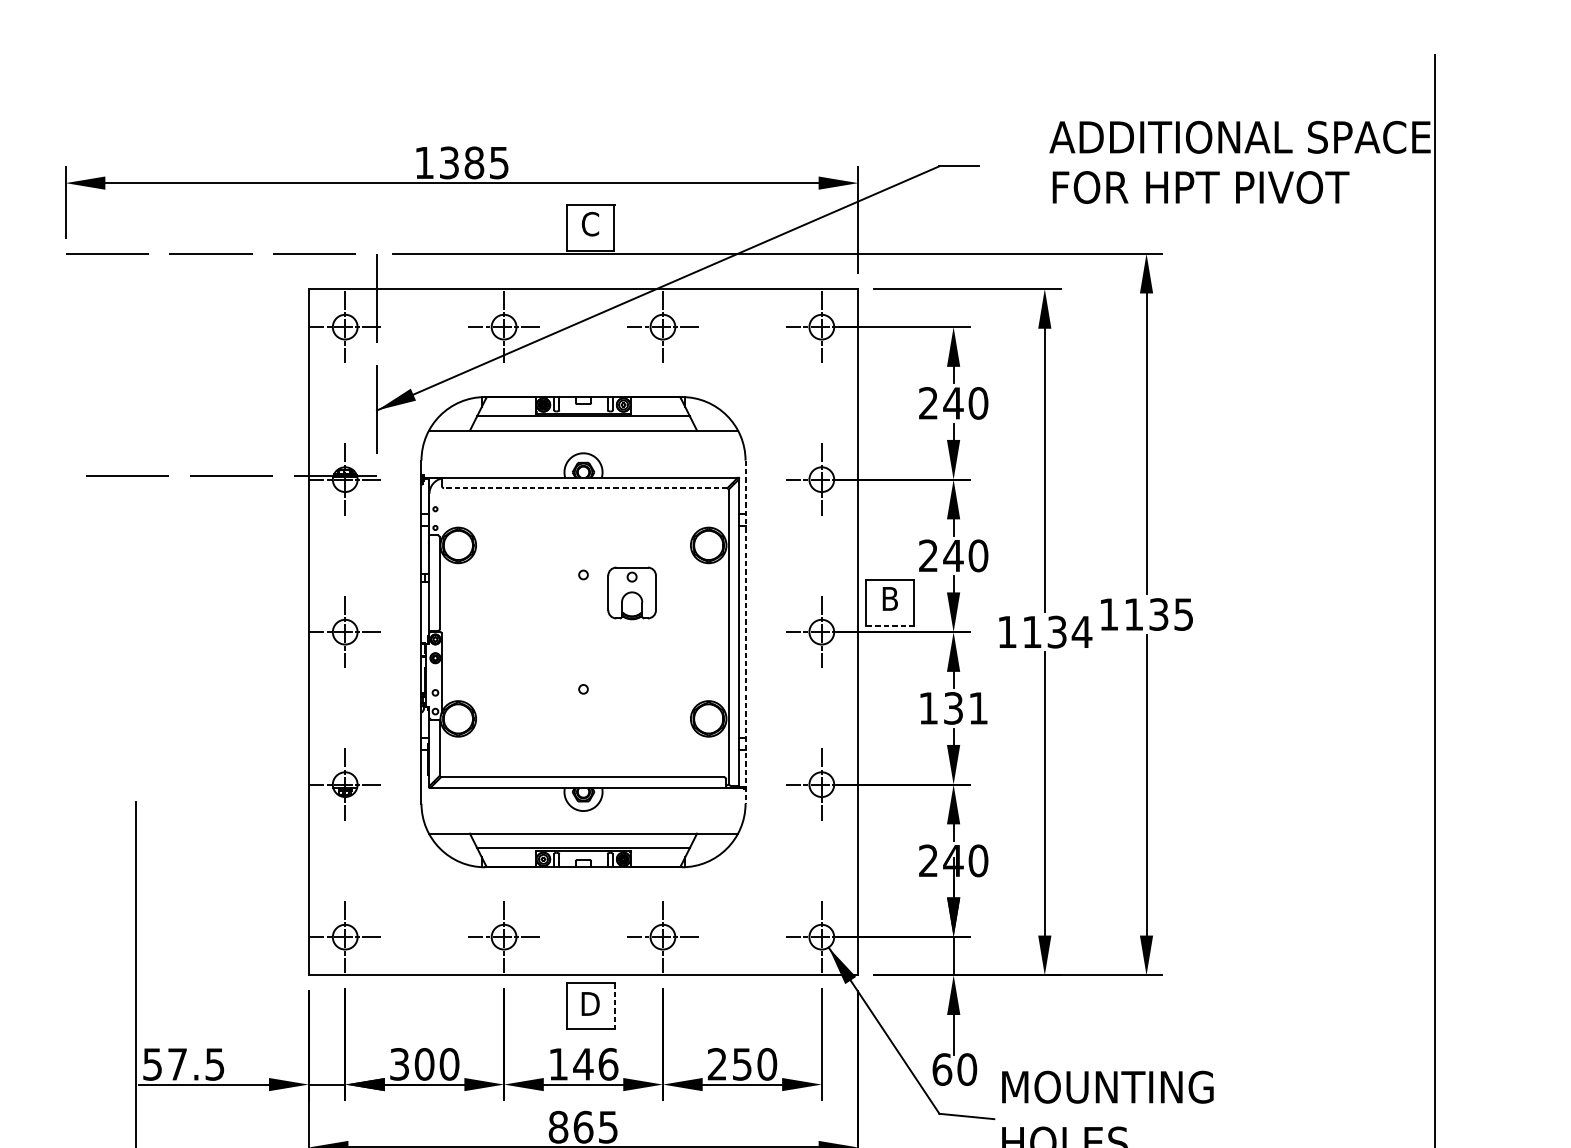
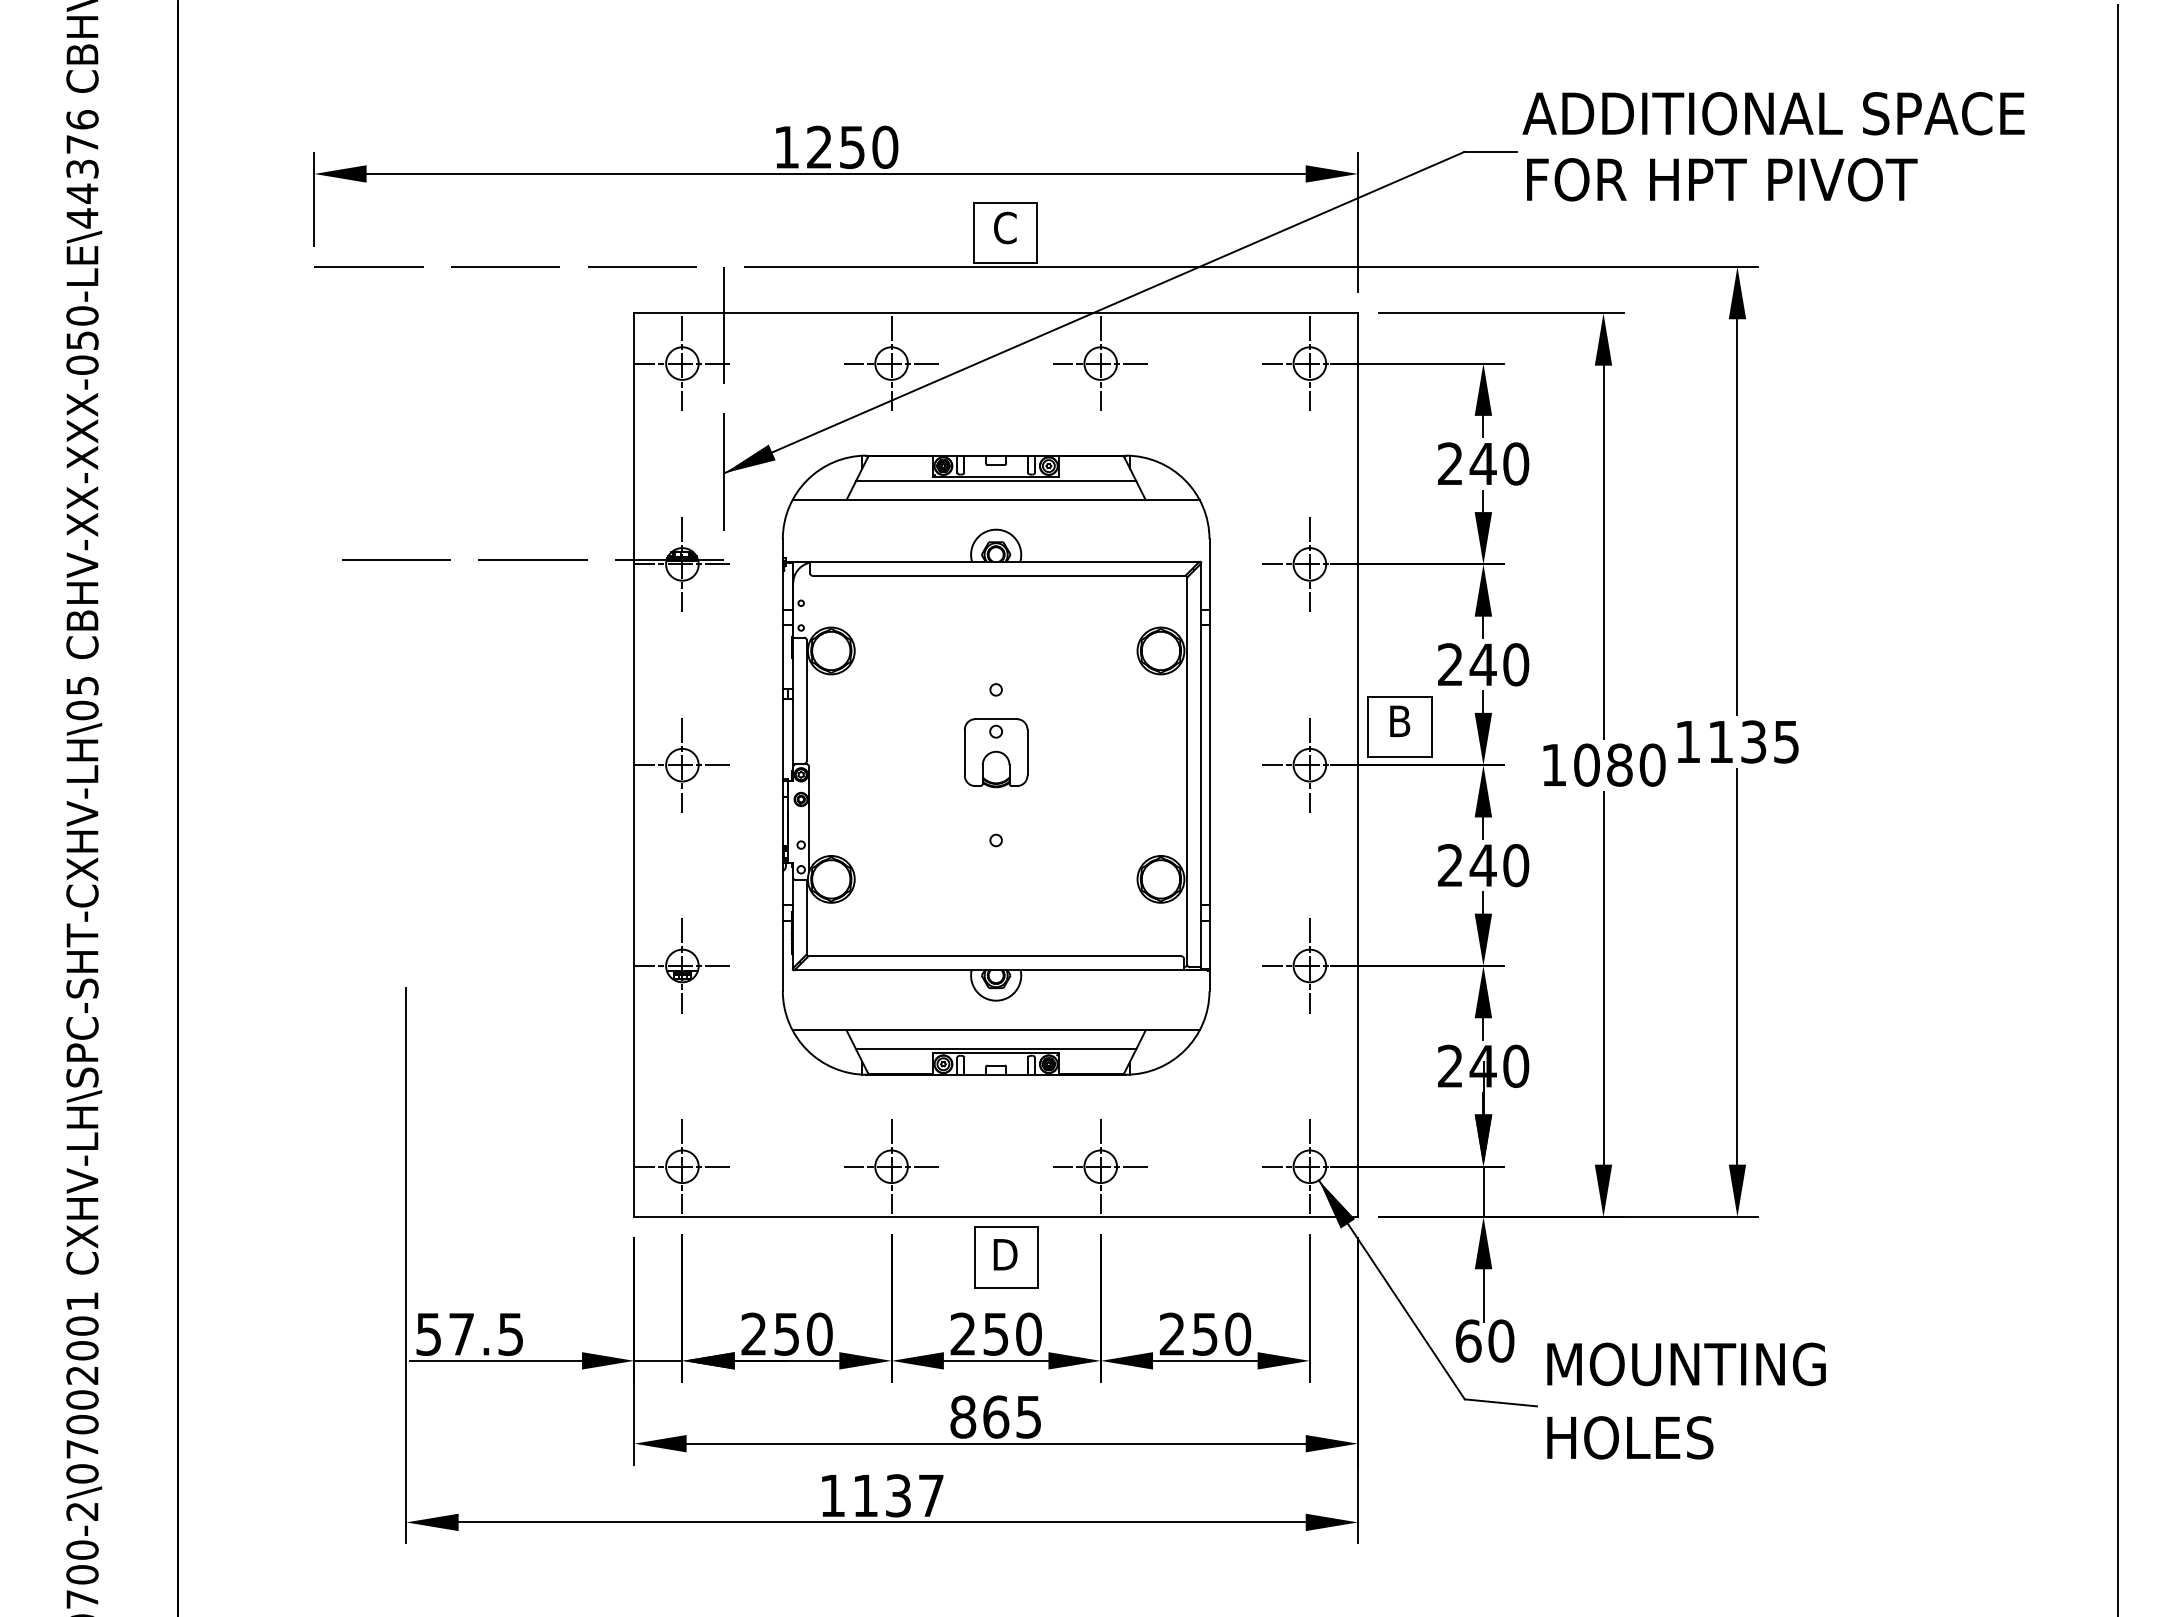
text: (474, 162) -> (852, 146), 1385 -> 1250
text: (1239, 162) -> (1773, 146), moved
line: (586, 488) -> (999, 575), dashed -> solid
part: (631, 593) -> (995, 753), moved
line: (889, 626) -> (1399, 757), dashed -> solid
text: (1057, 631) -> (1620, 764), 1134 -> 1080
line: (745, 632) -> (1209, 765), dashed -> solid
text: (953, 708) -> (1483, 865), 131 -> 240
line: (614, 1006) -> (1037, 1258), dashed -> solid
text: (412, 1063) -> (770, 1333), 300 -> 250
text: (583, 1063) -> (996, 1333), 146 -> 250

